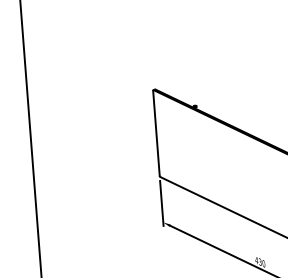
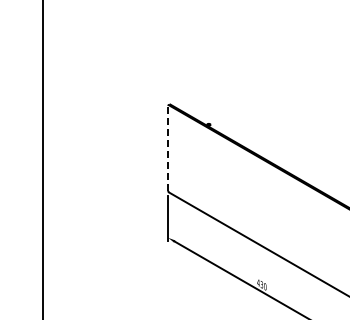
line: (156, 133) -> (168, 148), solid -> dashed

